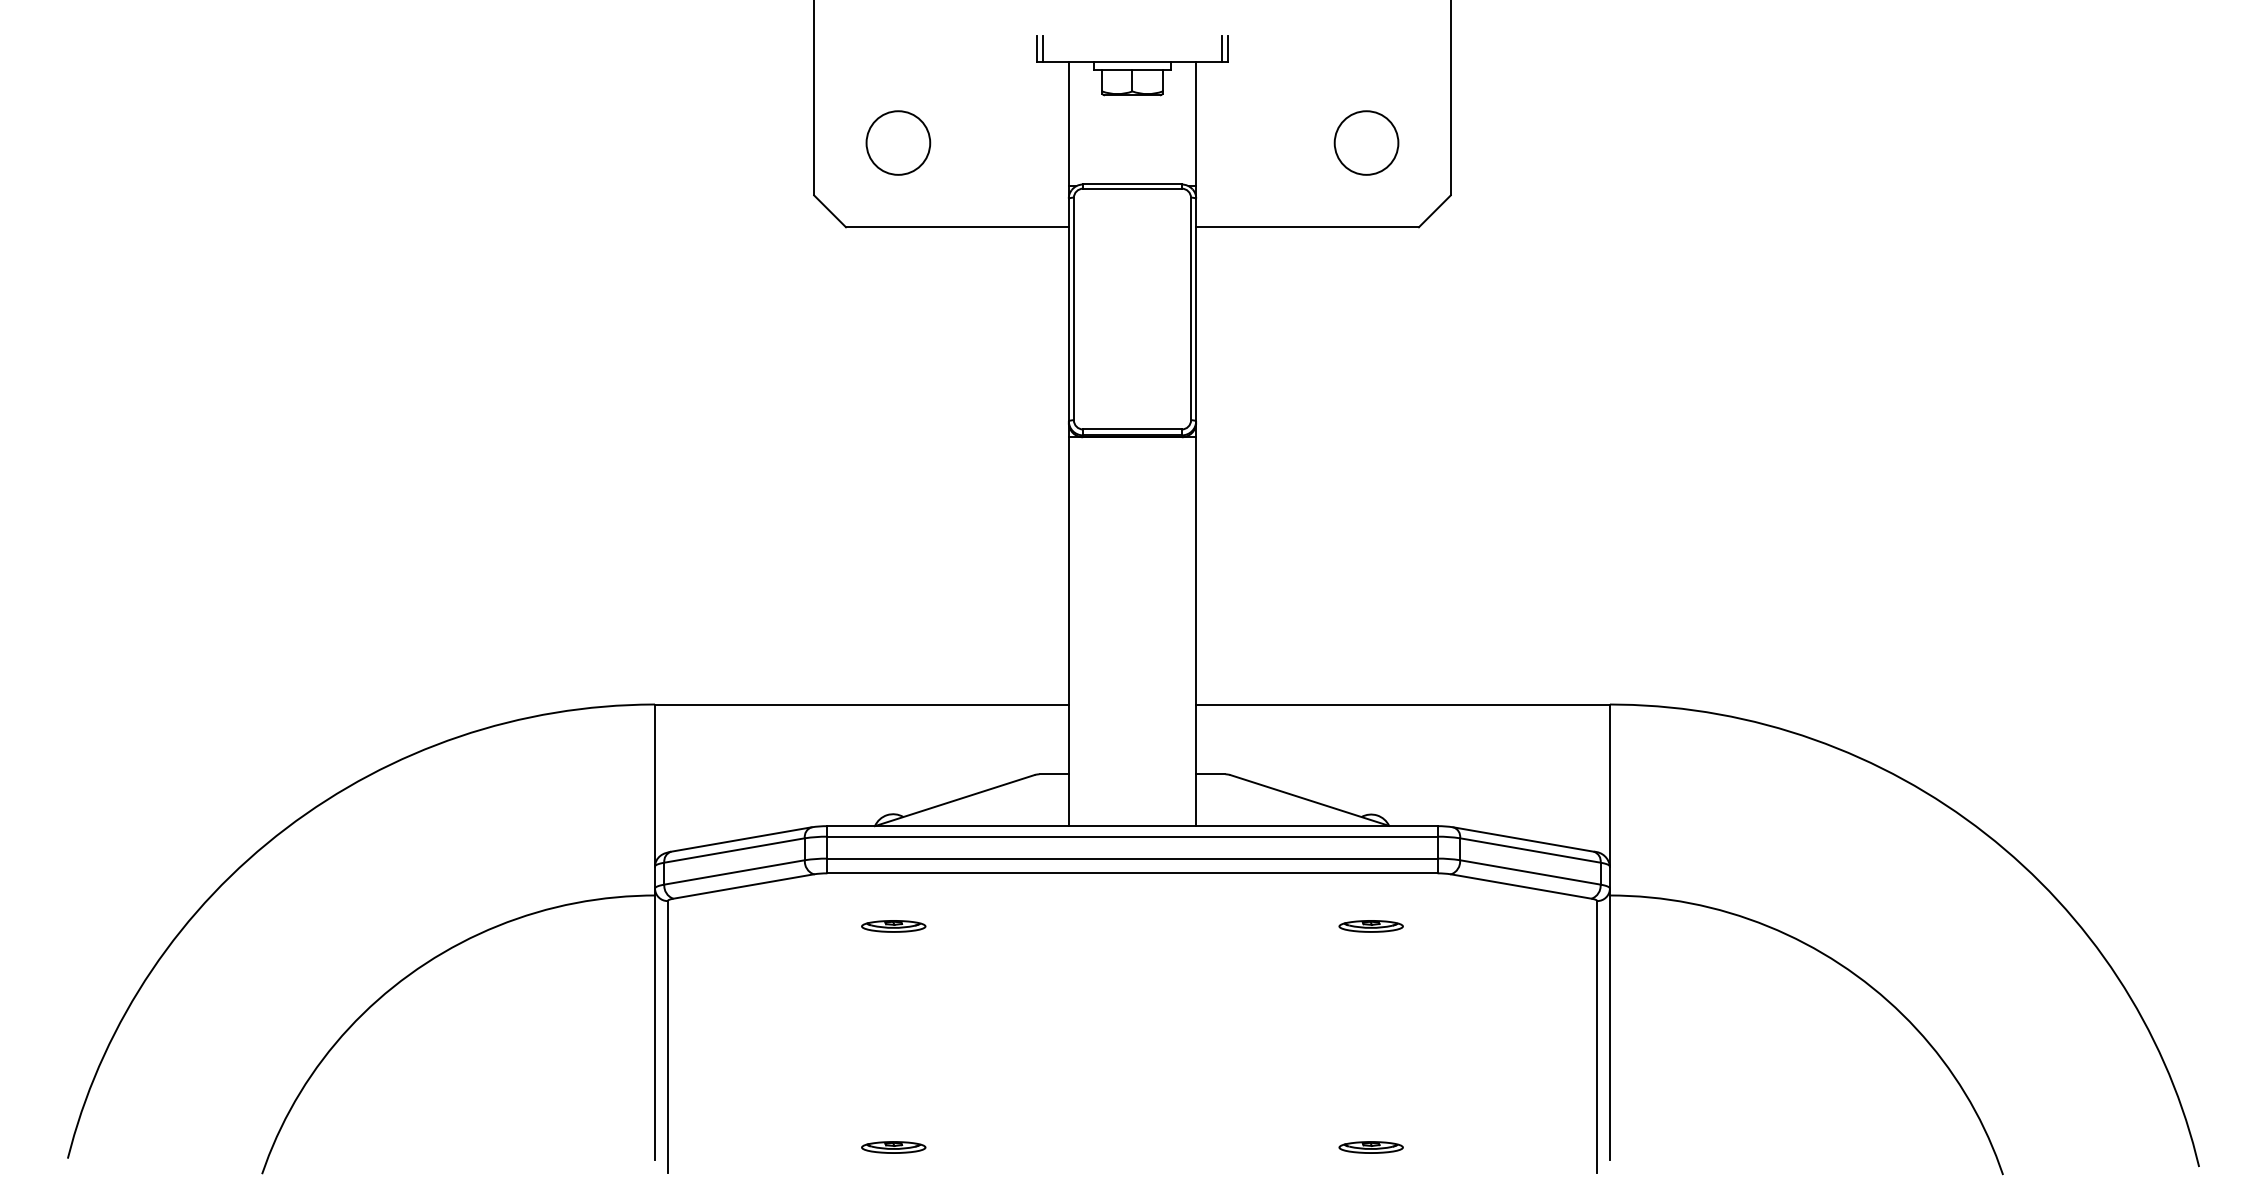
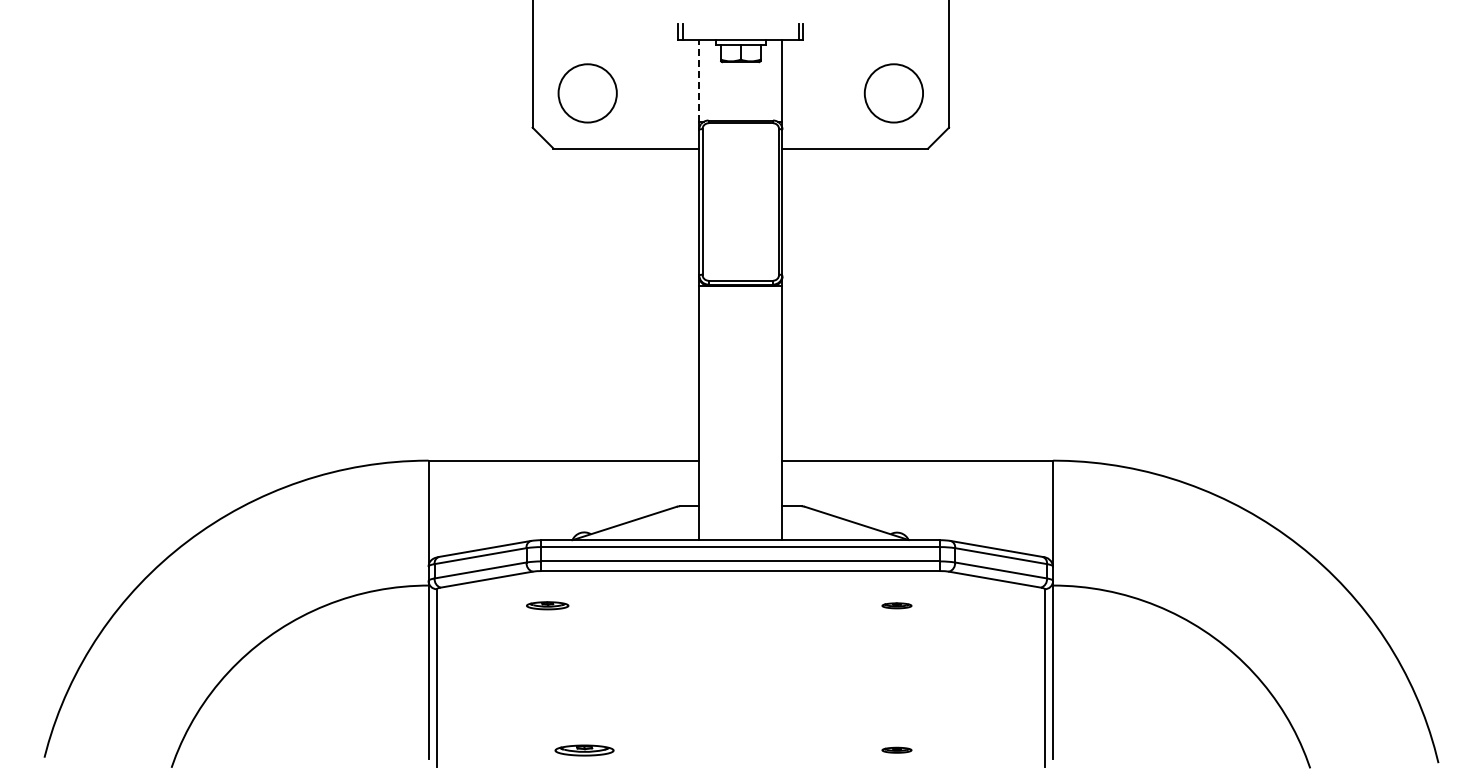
line: (1069, 124) -> (699, 81), solid -> dashed
circle: (898, 143) -> (587, 93), size x1.4
circle: (1365, 143) -> (893, 93), size x1.4
part: (893, 925) -> (547, 605), moved
part: (1370, 925) -> (896, 605), size x0.7
part: (893, 1146) -> (584, 749), size x1.4
part: (1370, 1146) -> (896, 749), size x0.7

